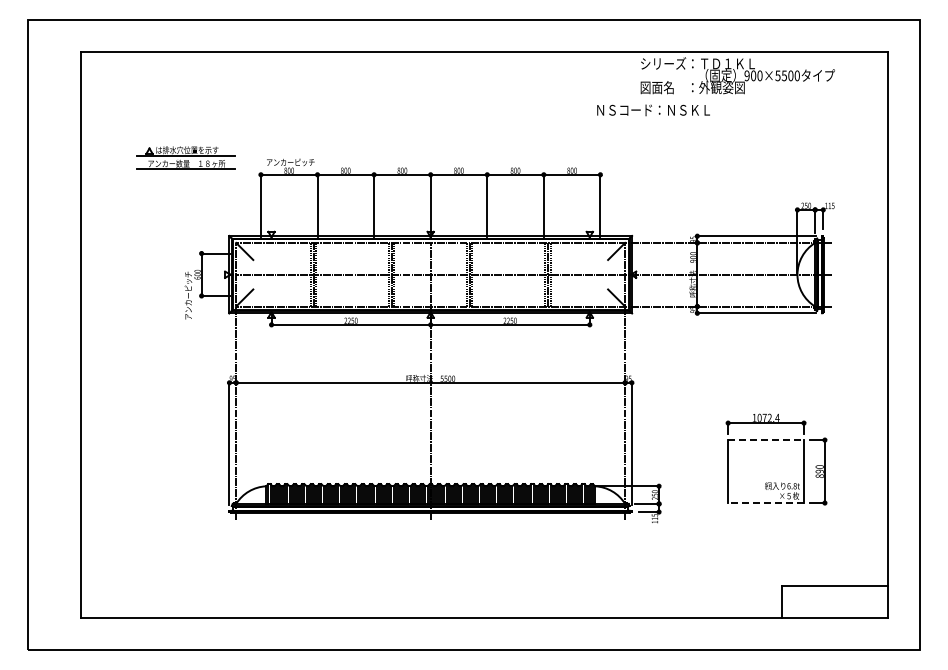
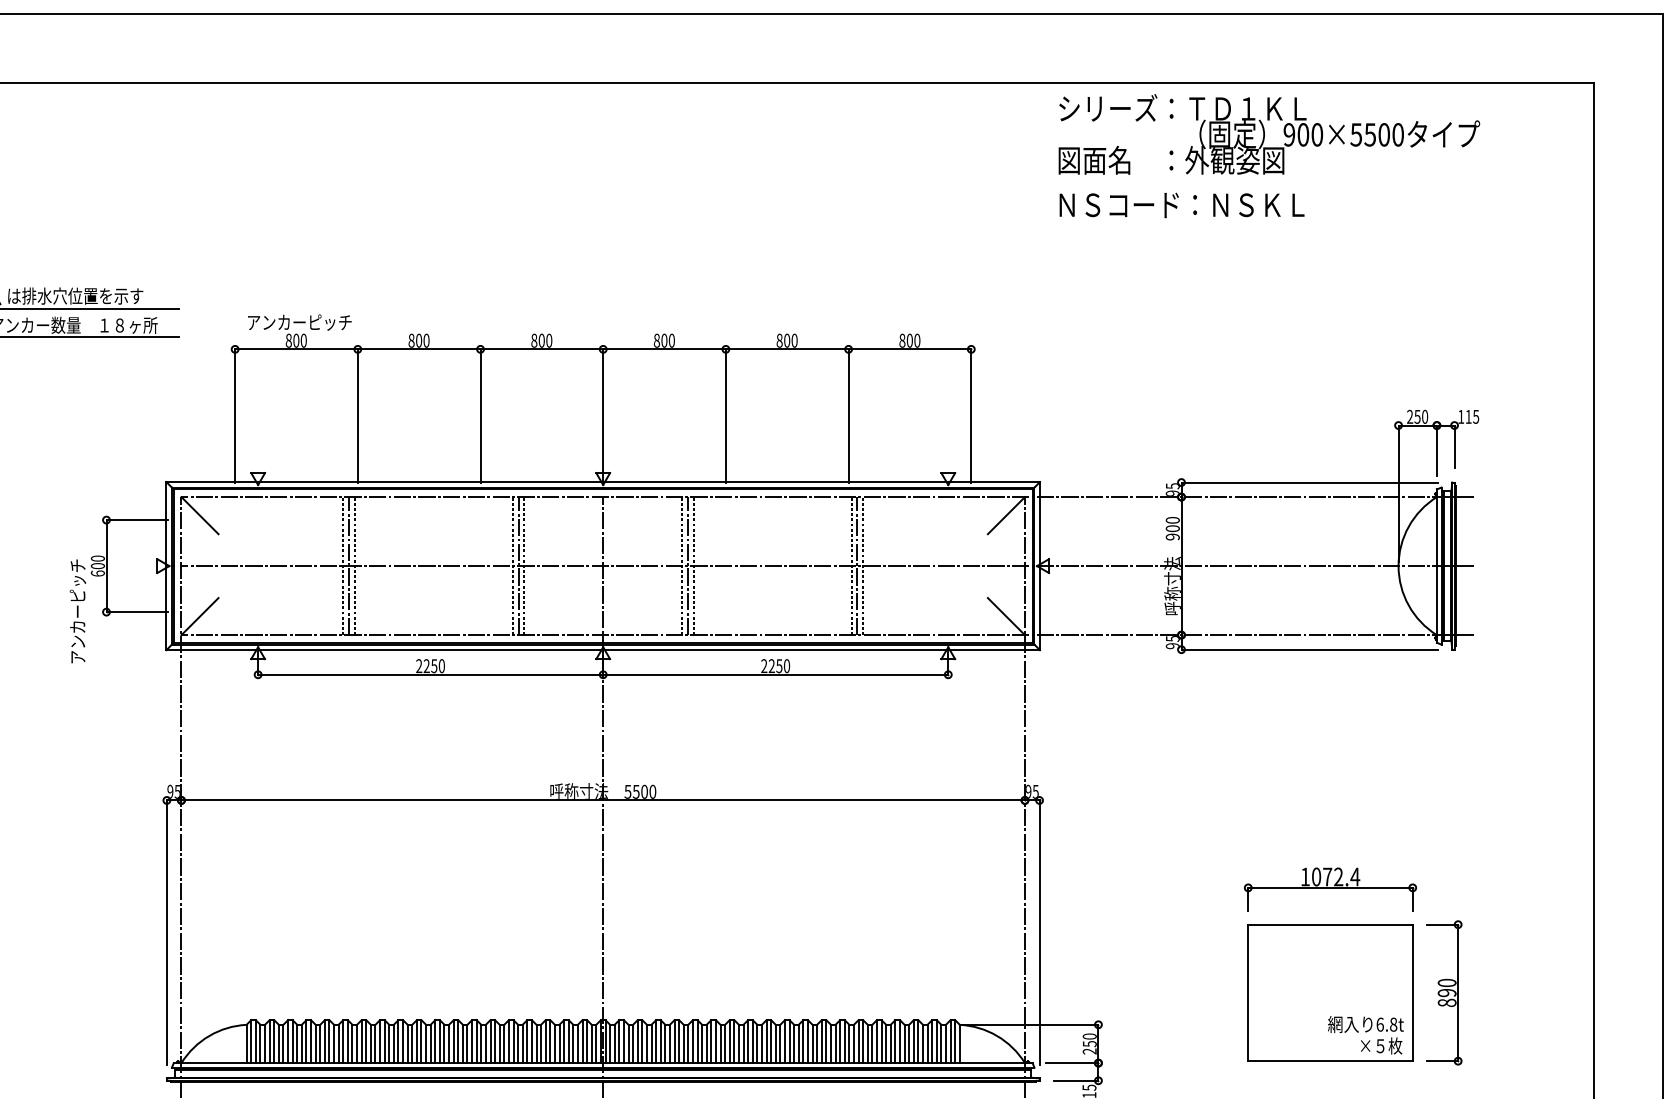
text: (653, 110) -> (1181, 205), moved
line: (766, 440) -> (1331, 925), dashed -> solid
line: (766, 503) -> (1331, 1062), dashed -> solid

